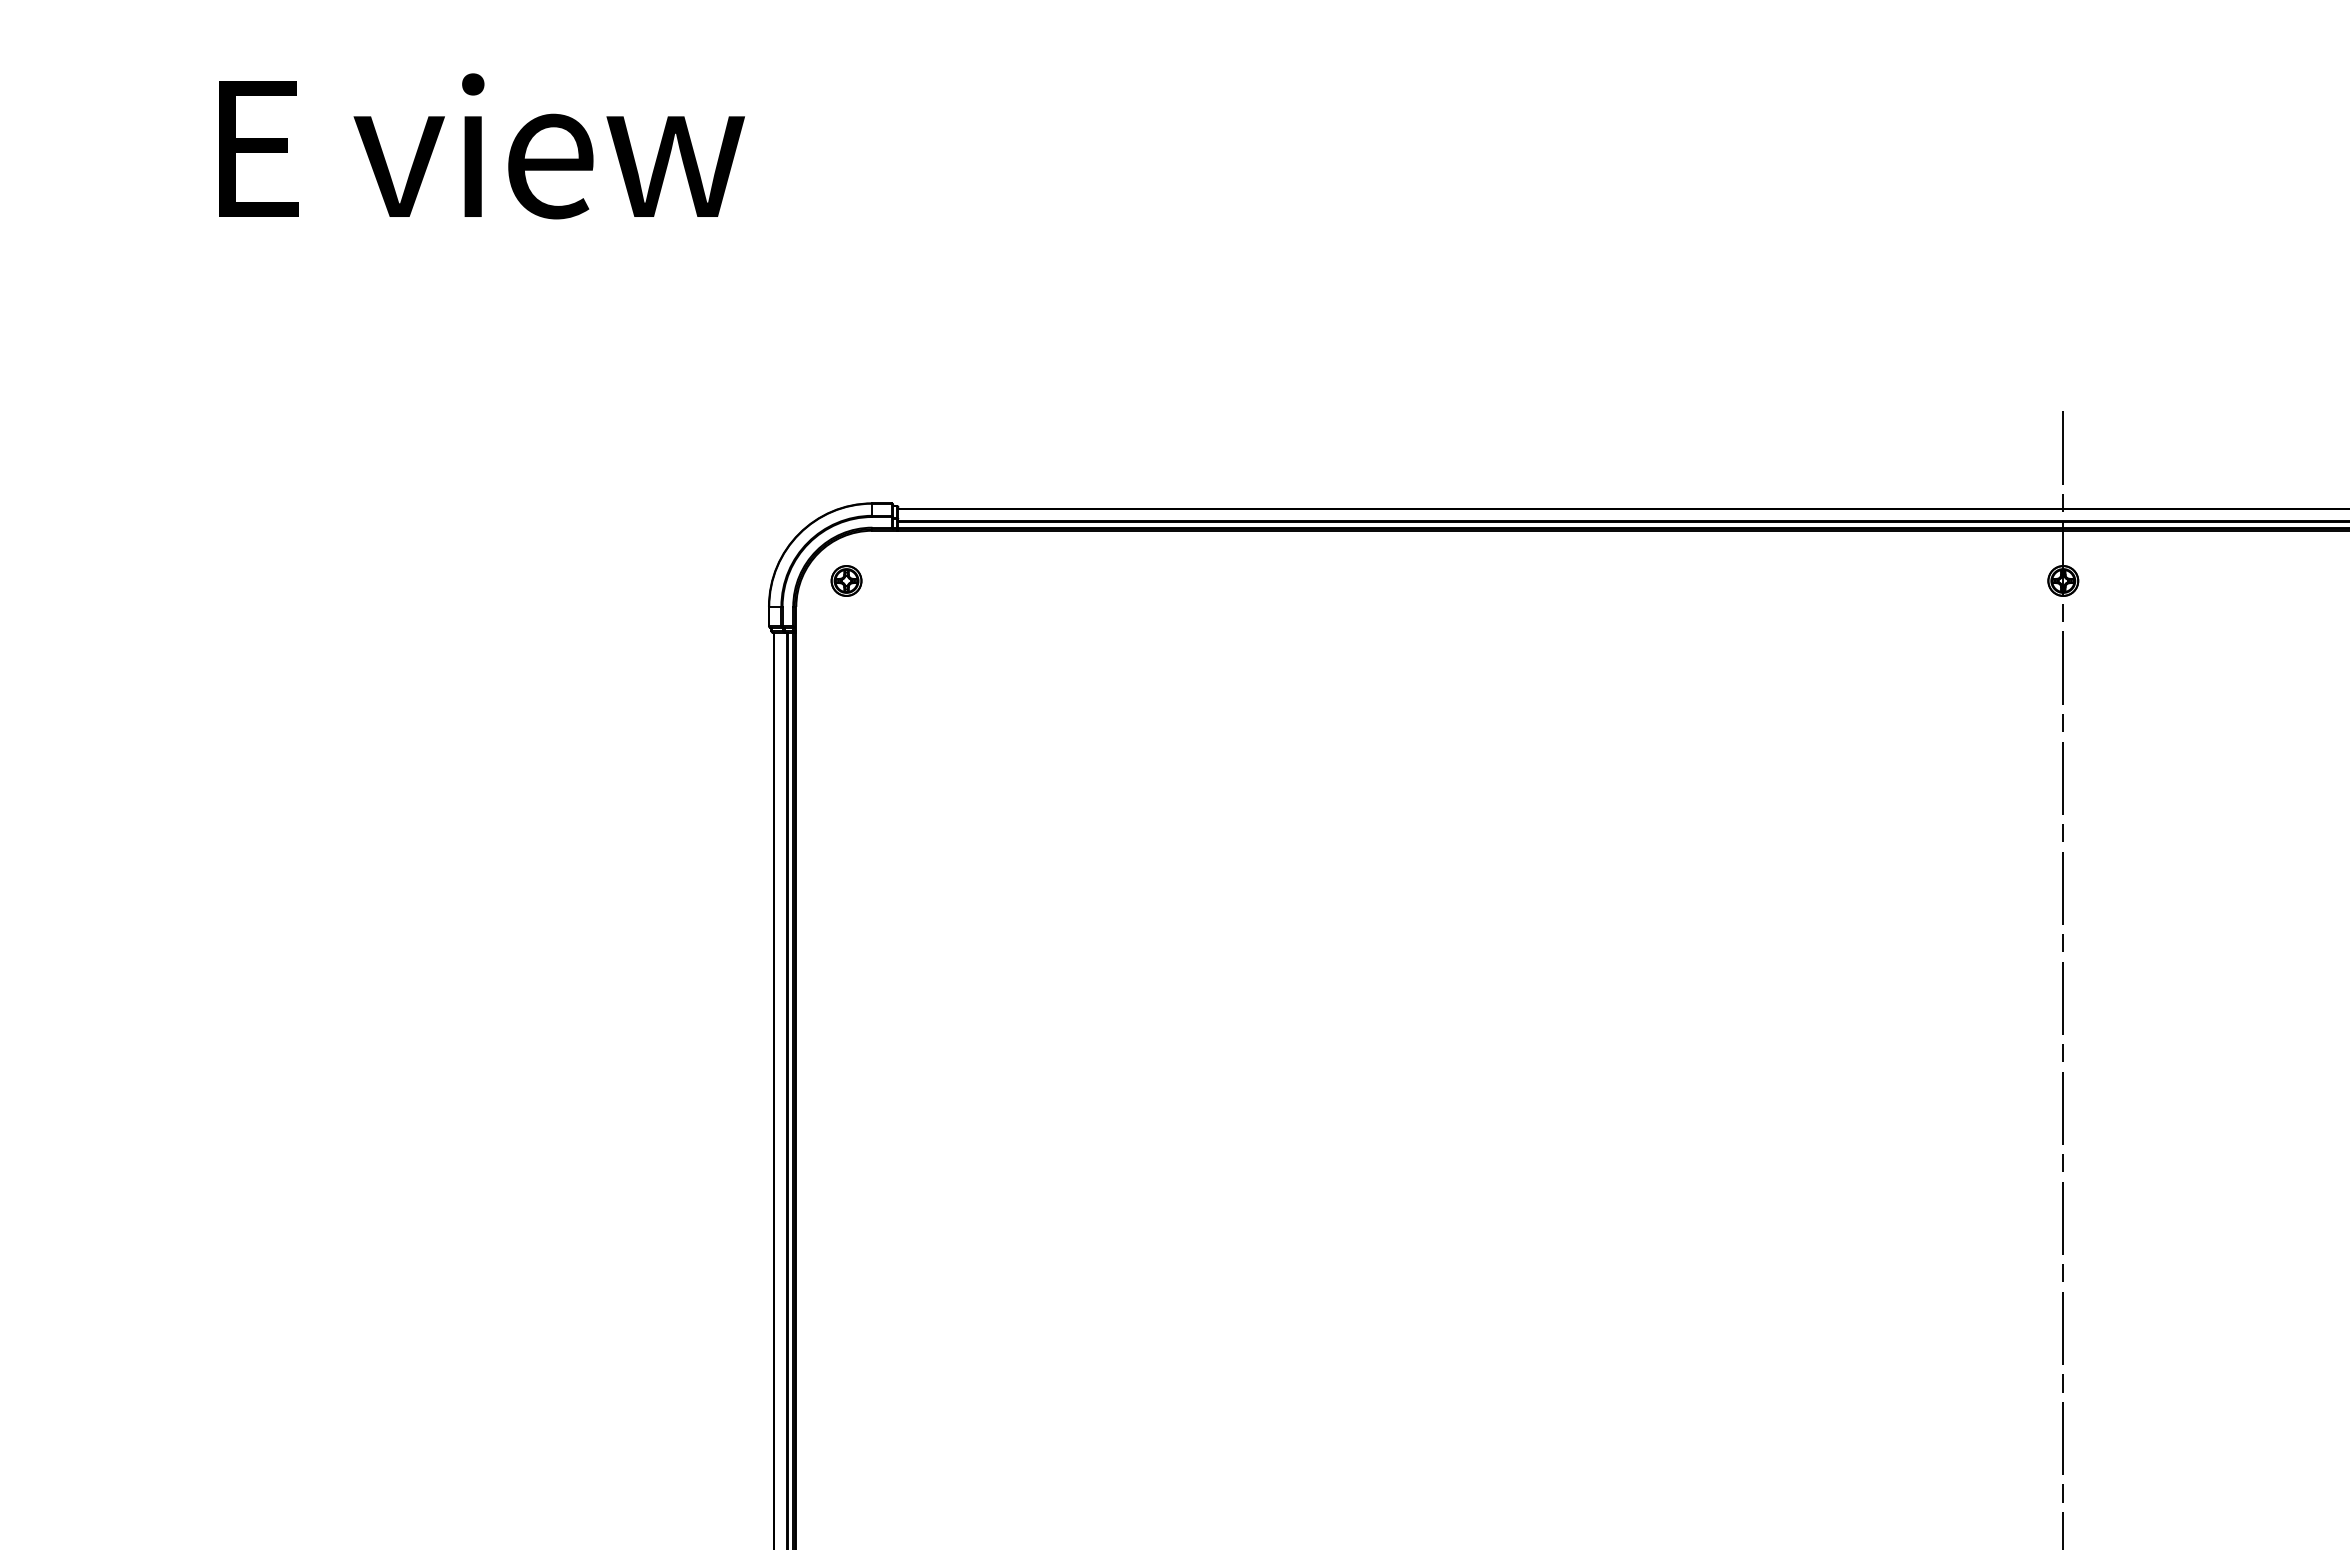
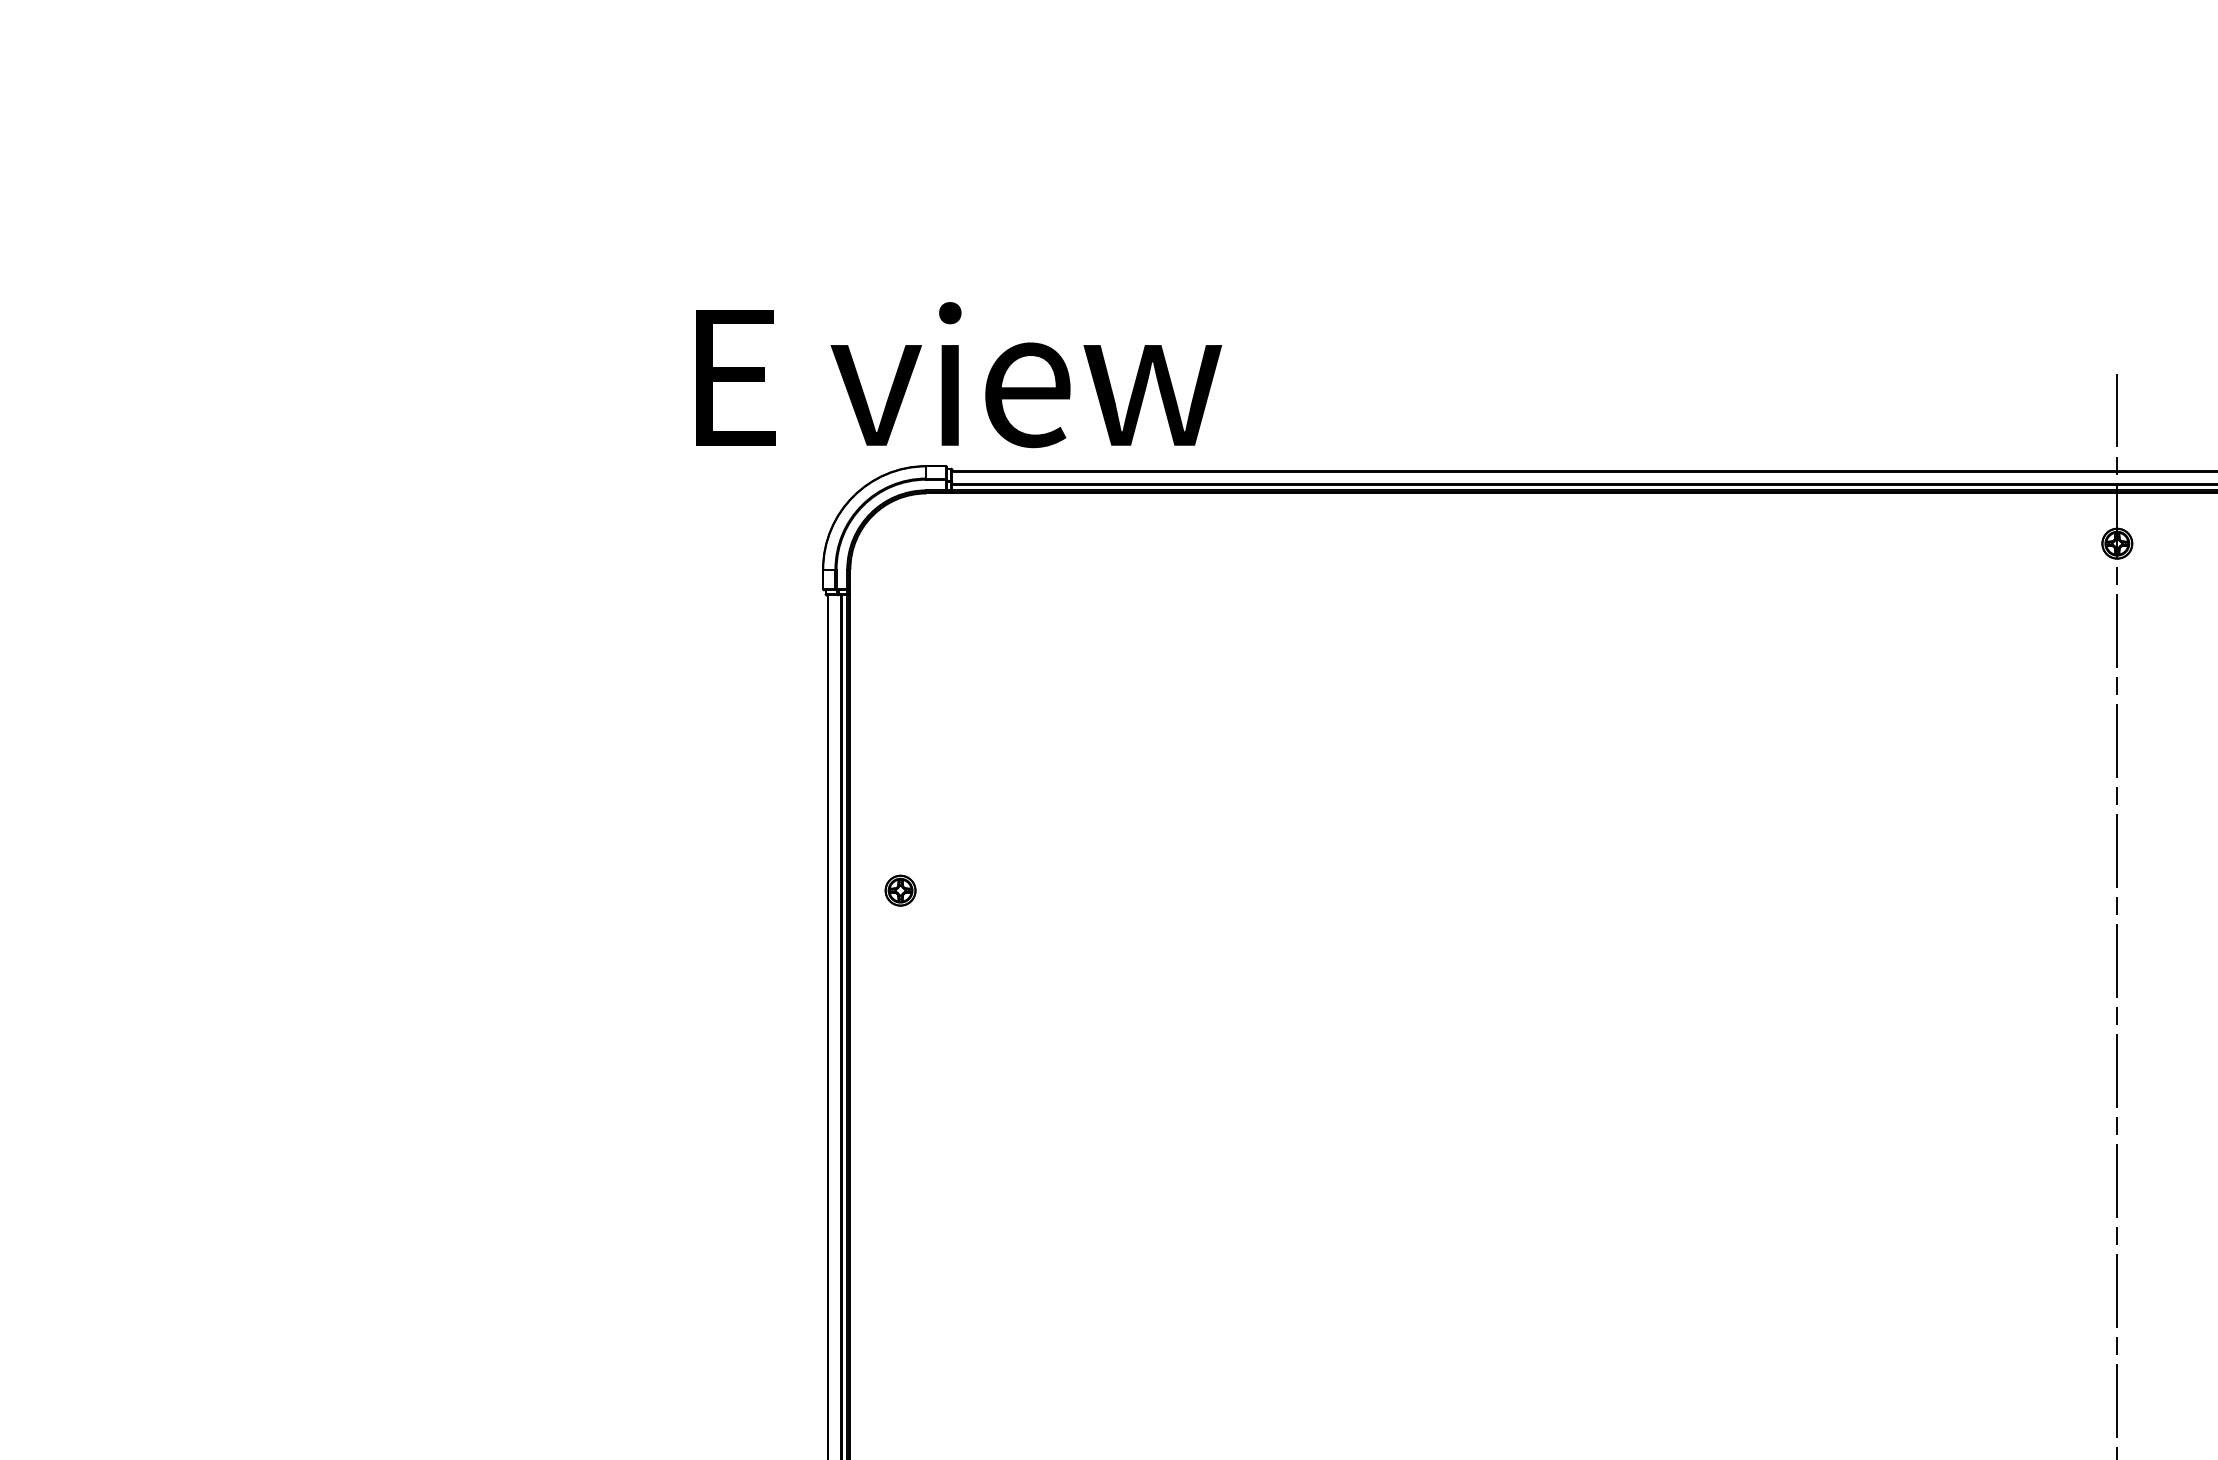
text: (481, 146) -> (958, 375), moved
part: (846, 580) -> (900, 890), moved

